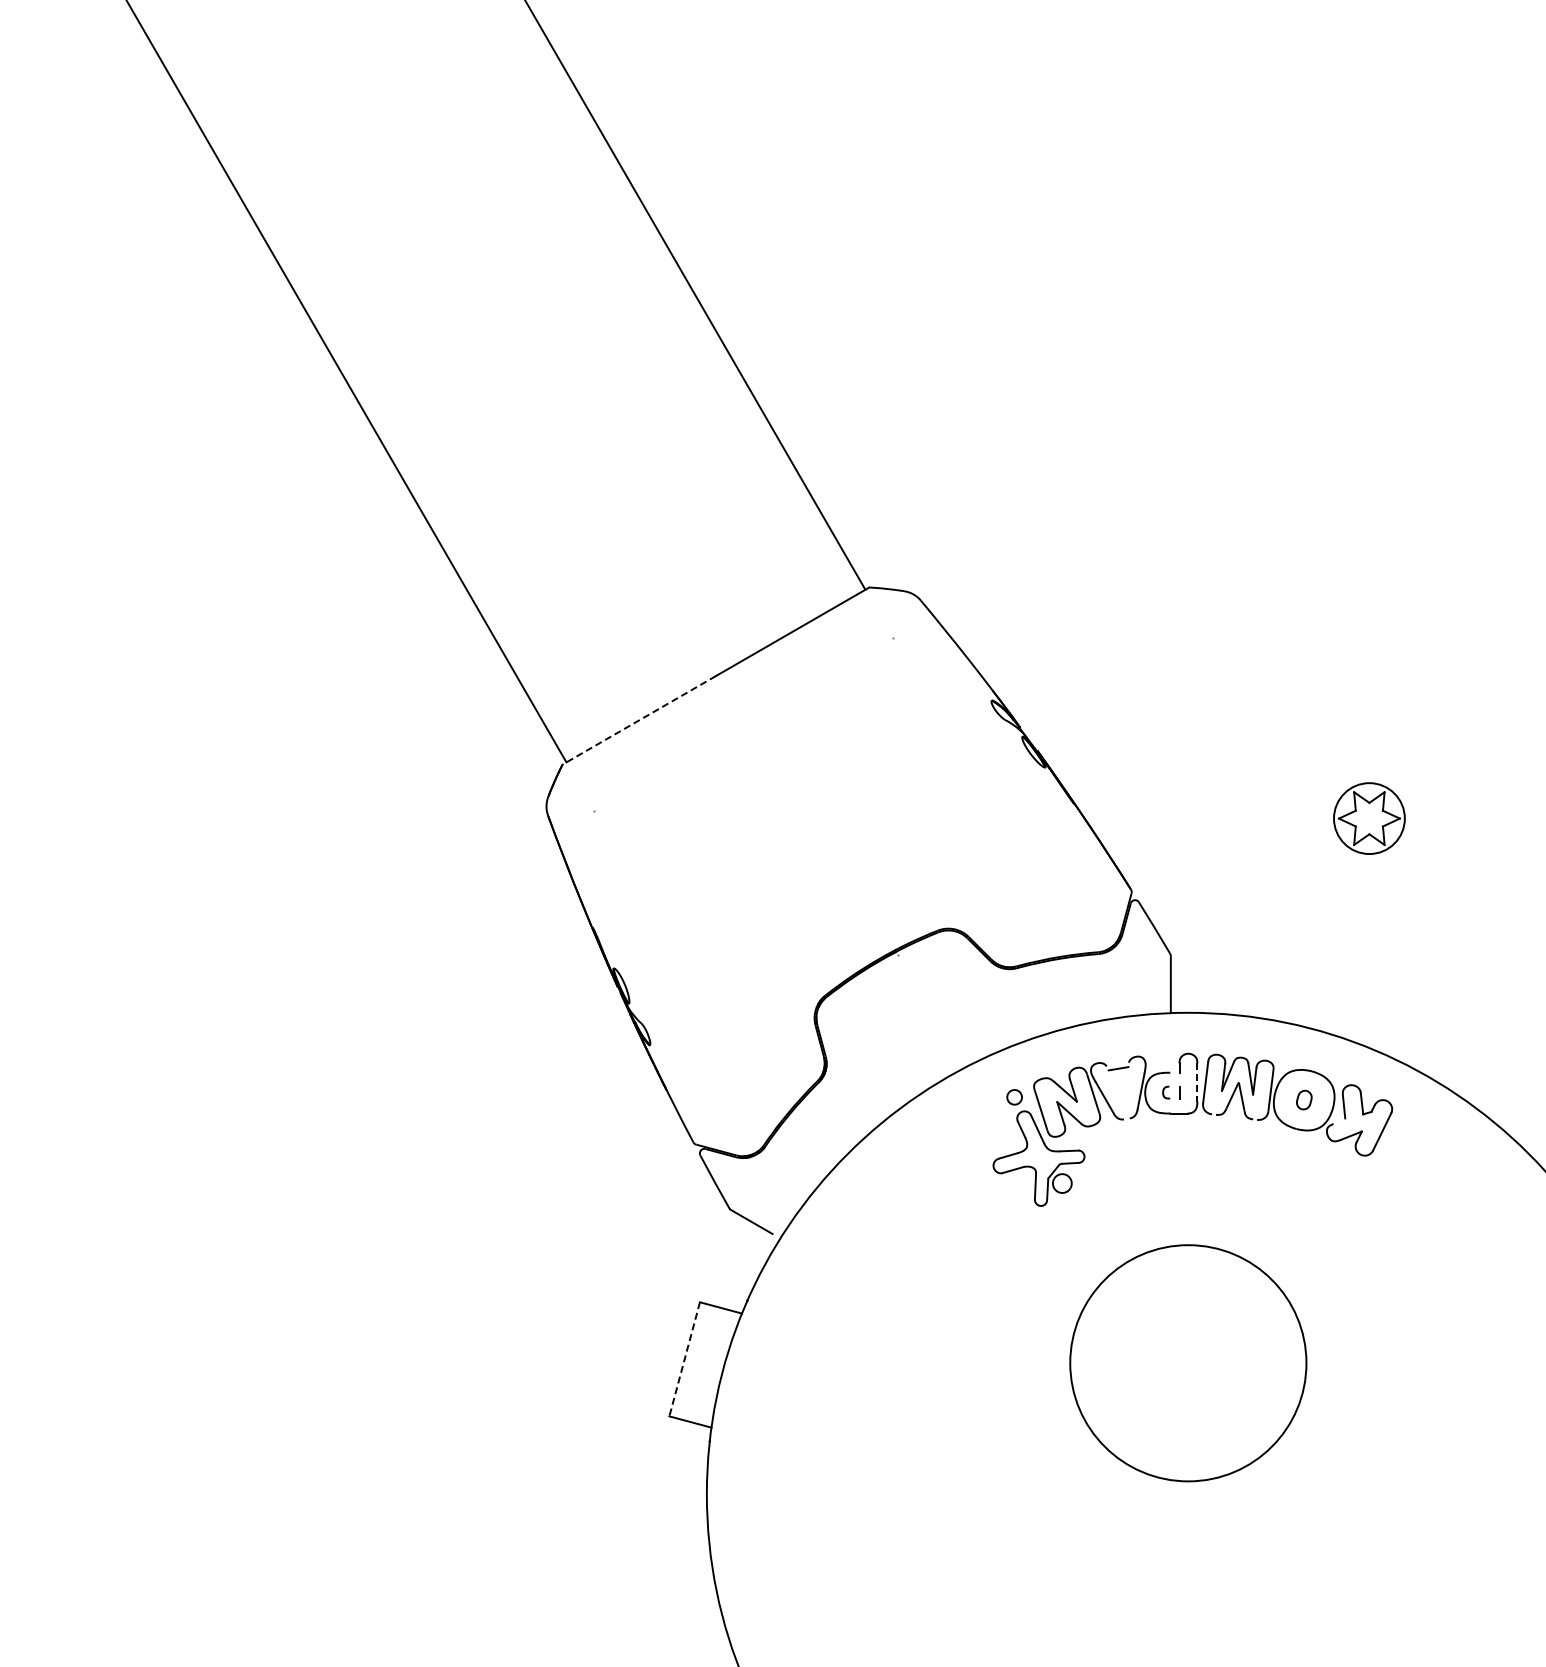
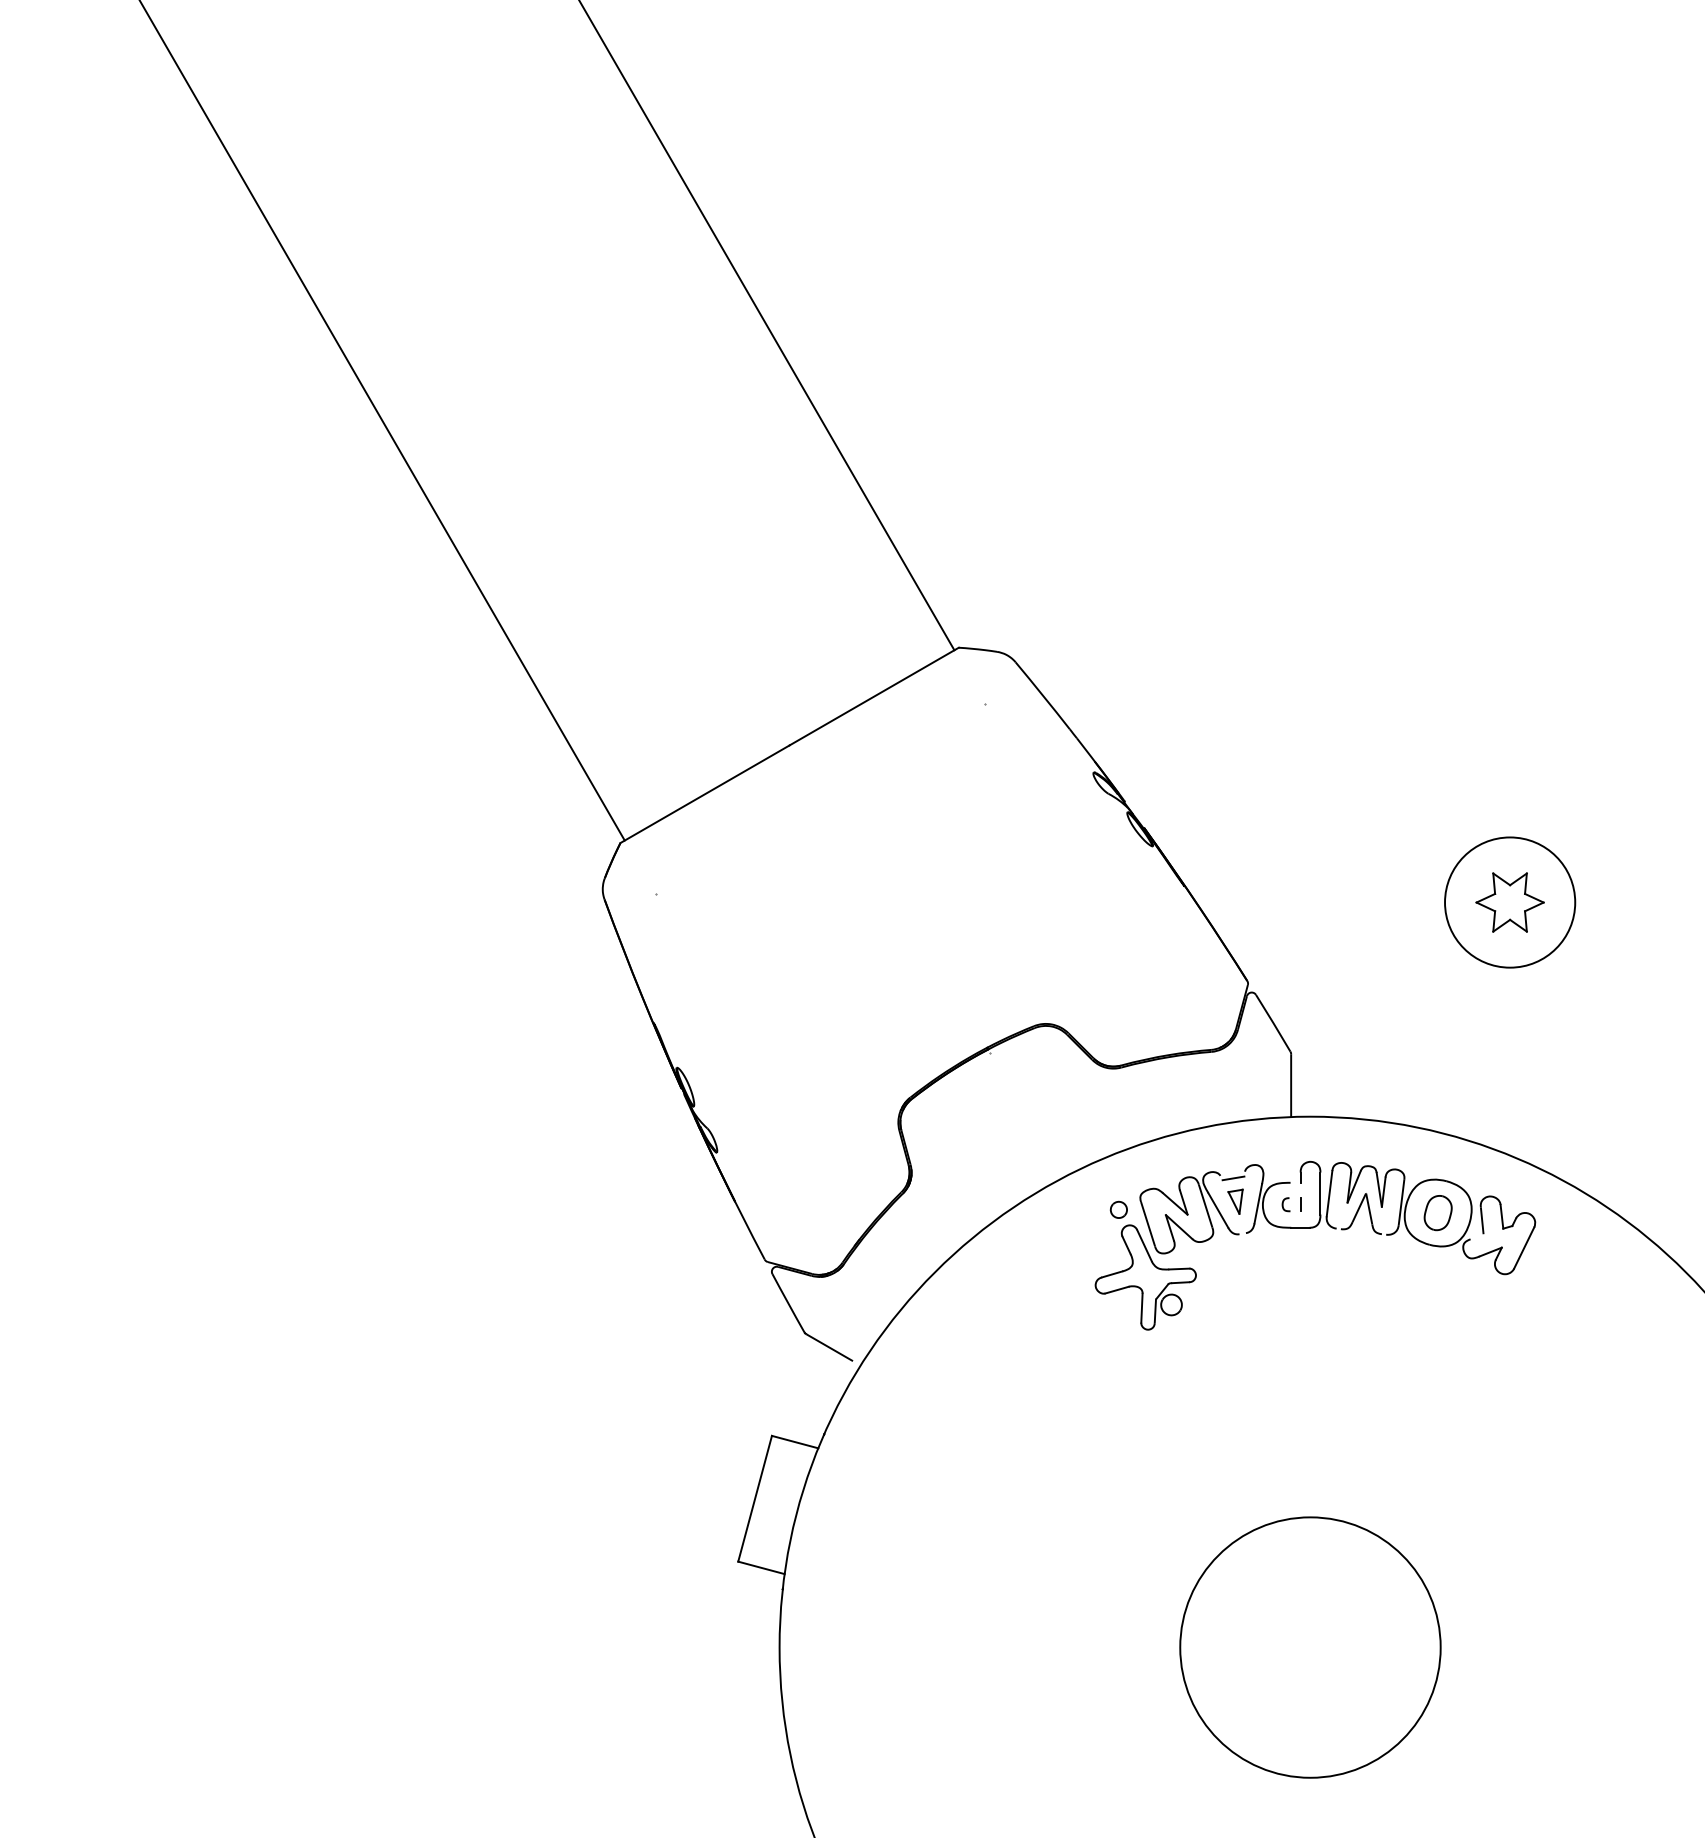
line: (639, 720) -> (705, 794), dashed -> solid
circle: (1369, 818) -> (1510, 902), size x1.67
line: (1197, 1083) -> (1320, 1194), dashed -> solid
part: (1120, 1089) -> (1235, 1201), added
part: (1304, 1099) -> (1438, 1212), size x1.67
line: (684, 1359) -> (754, 1498), dashed -> solid
circle: (1188, 1363) -> (1310, 1647), moved

